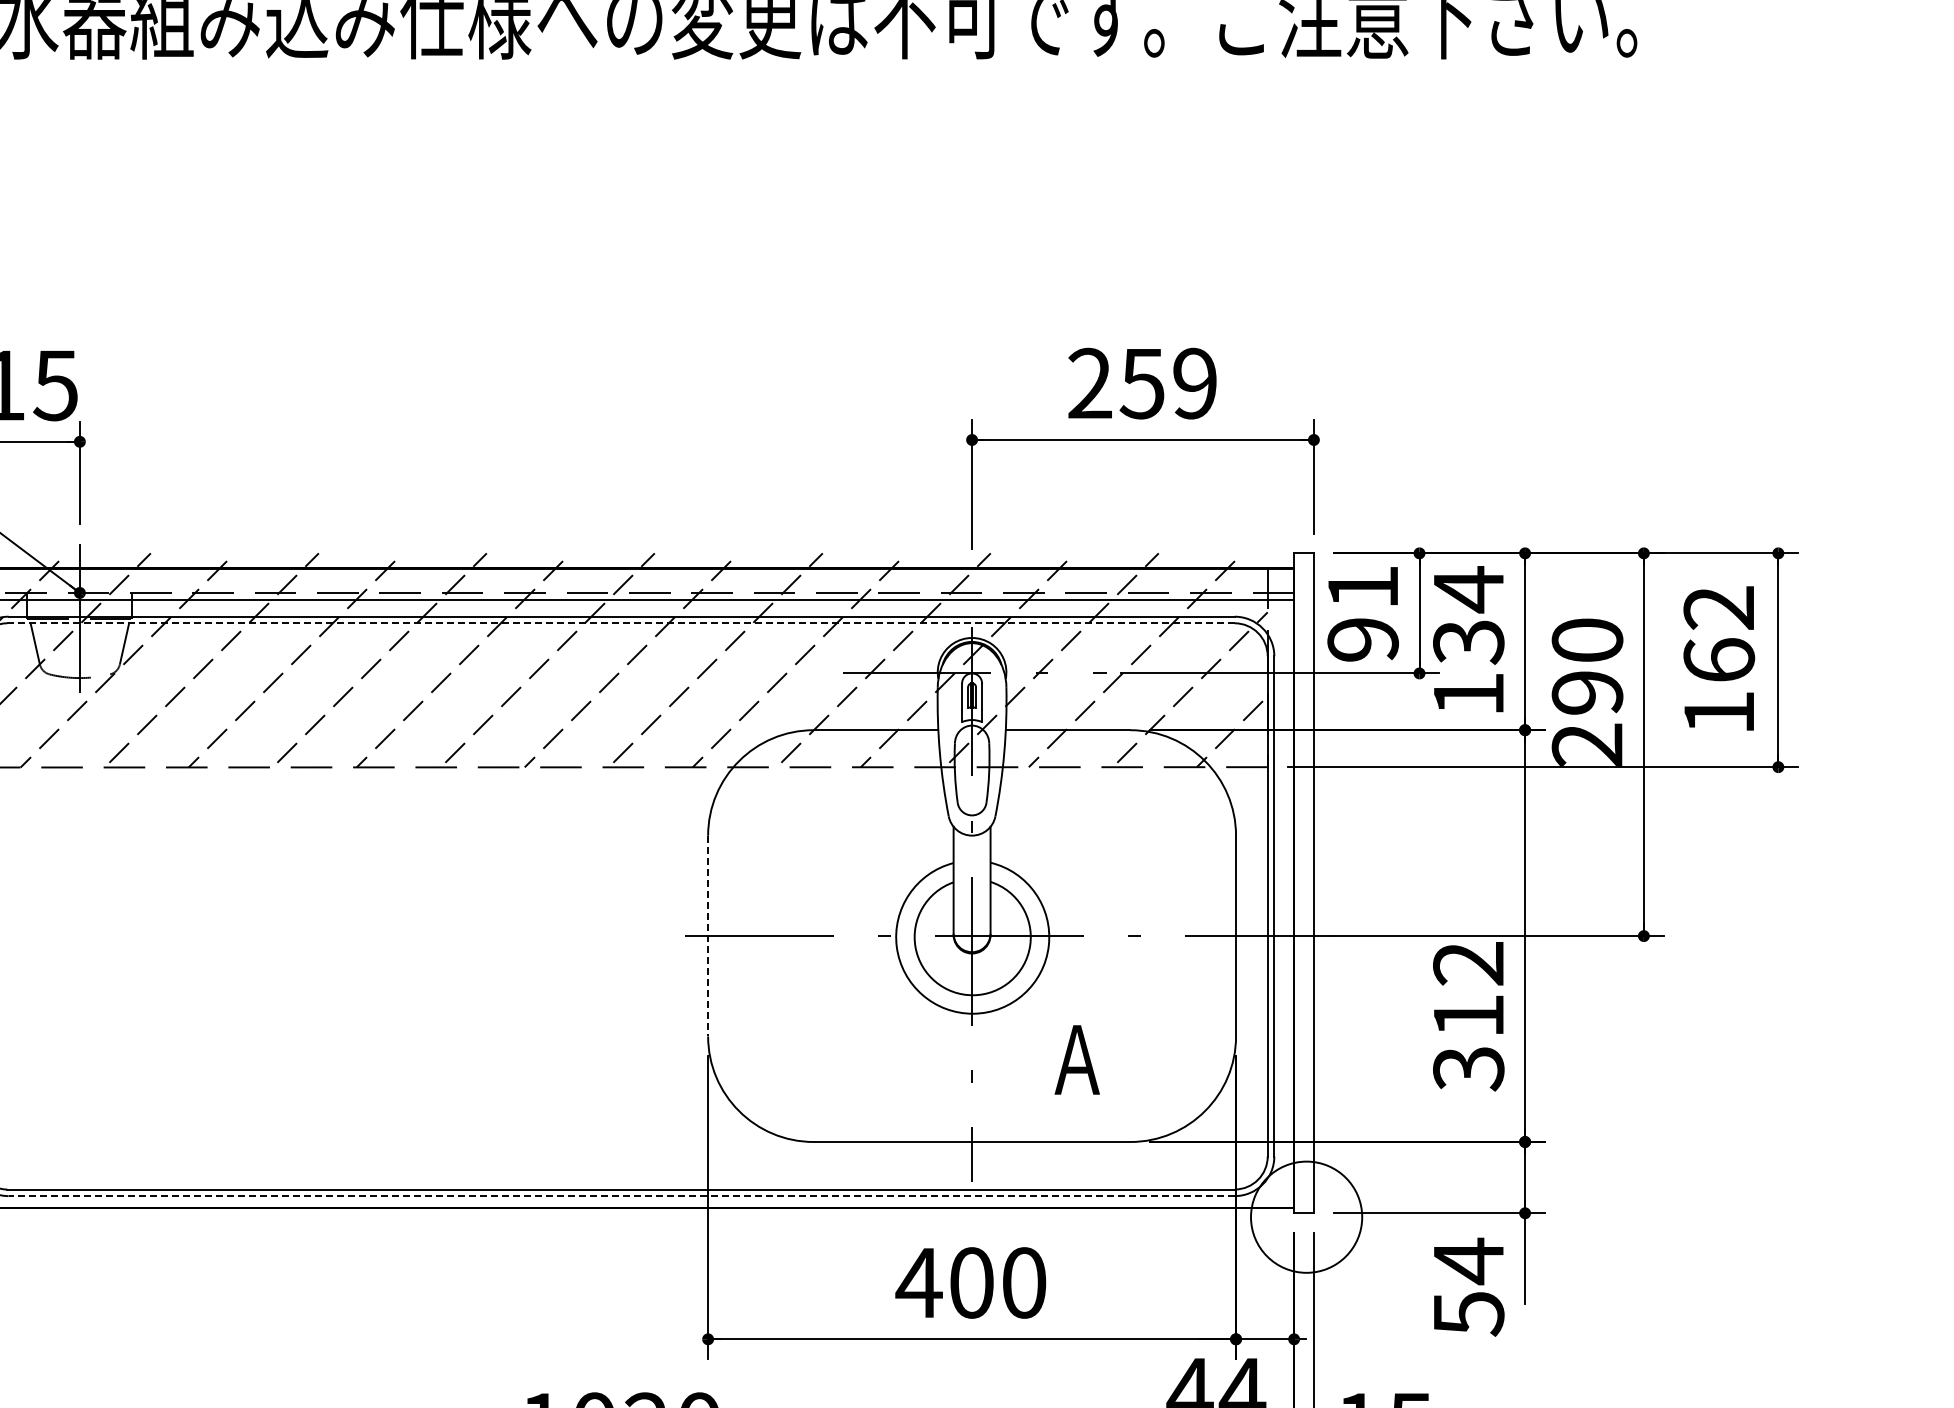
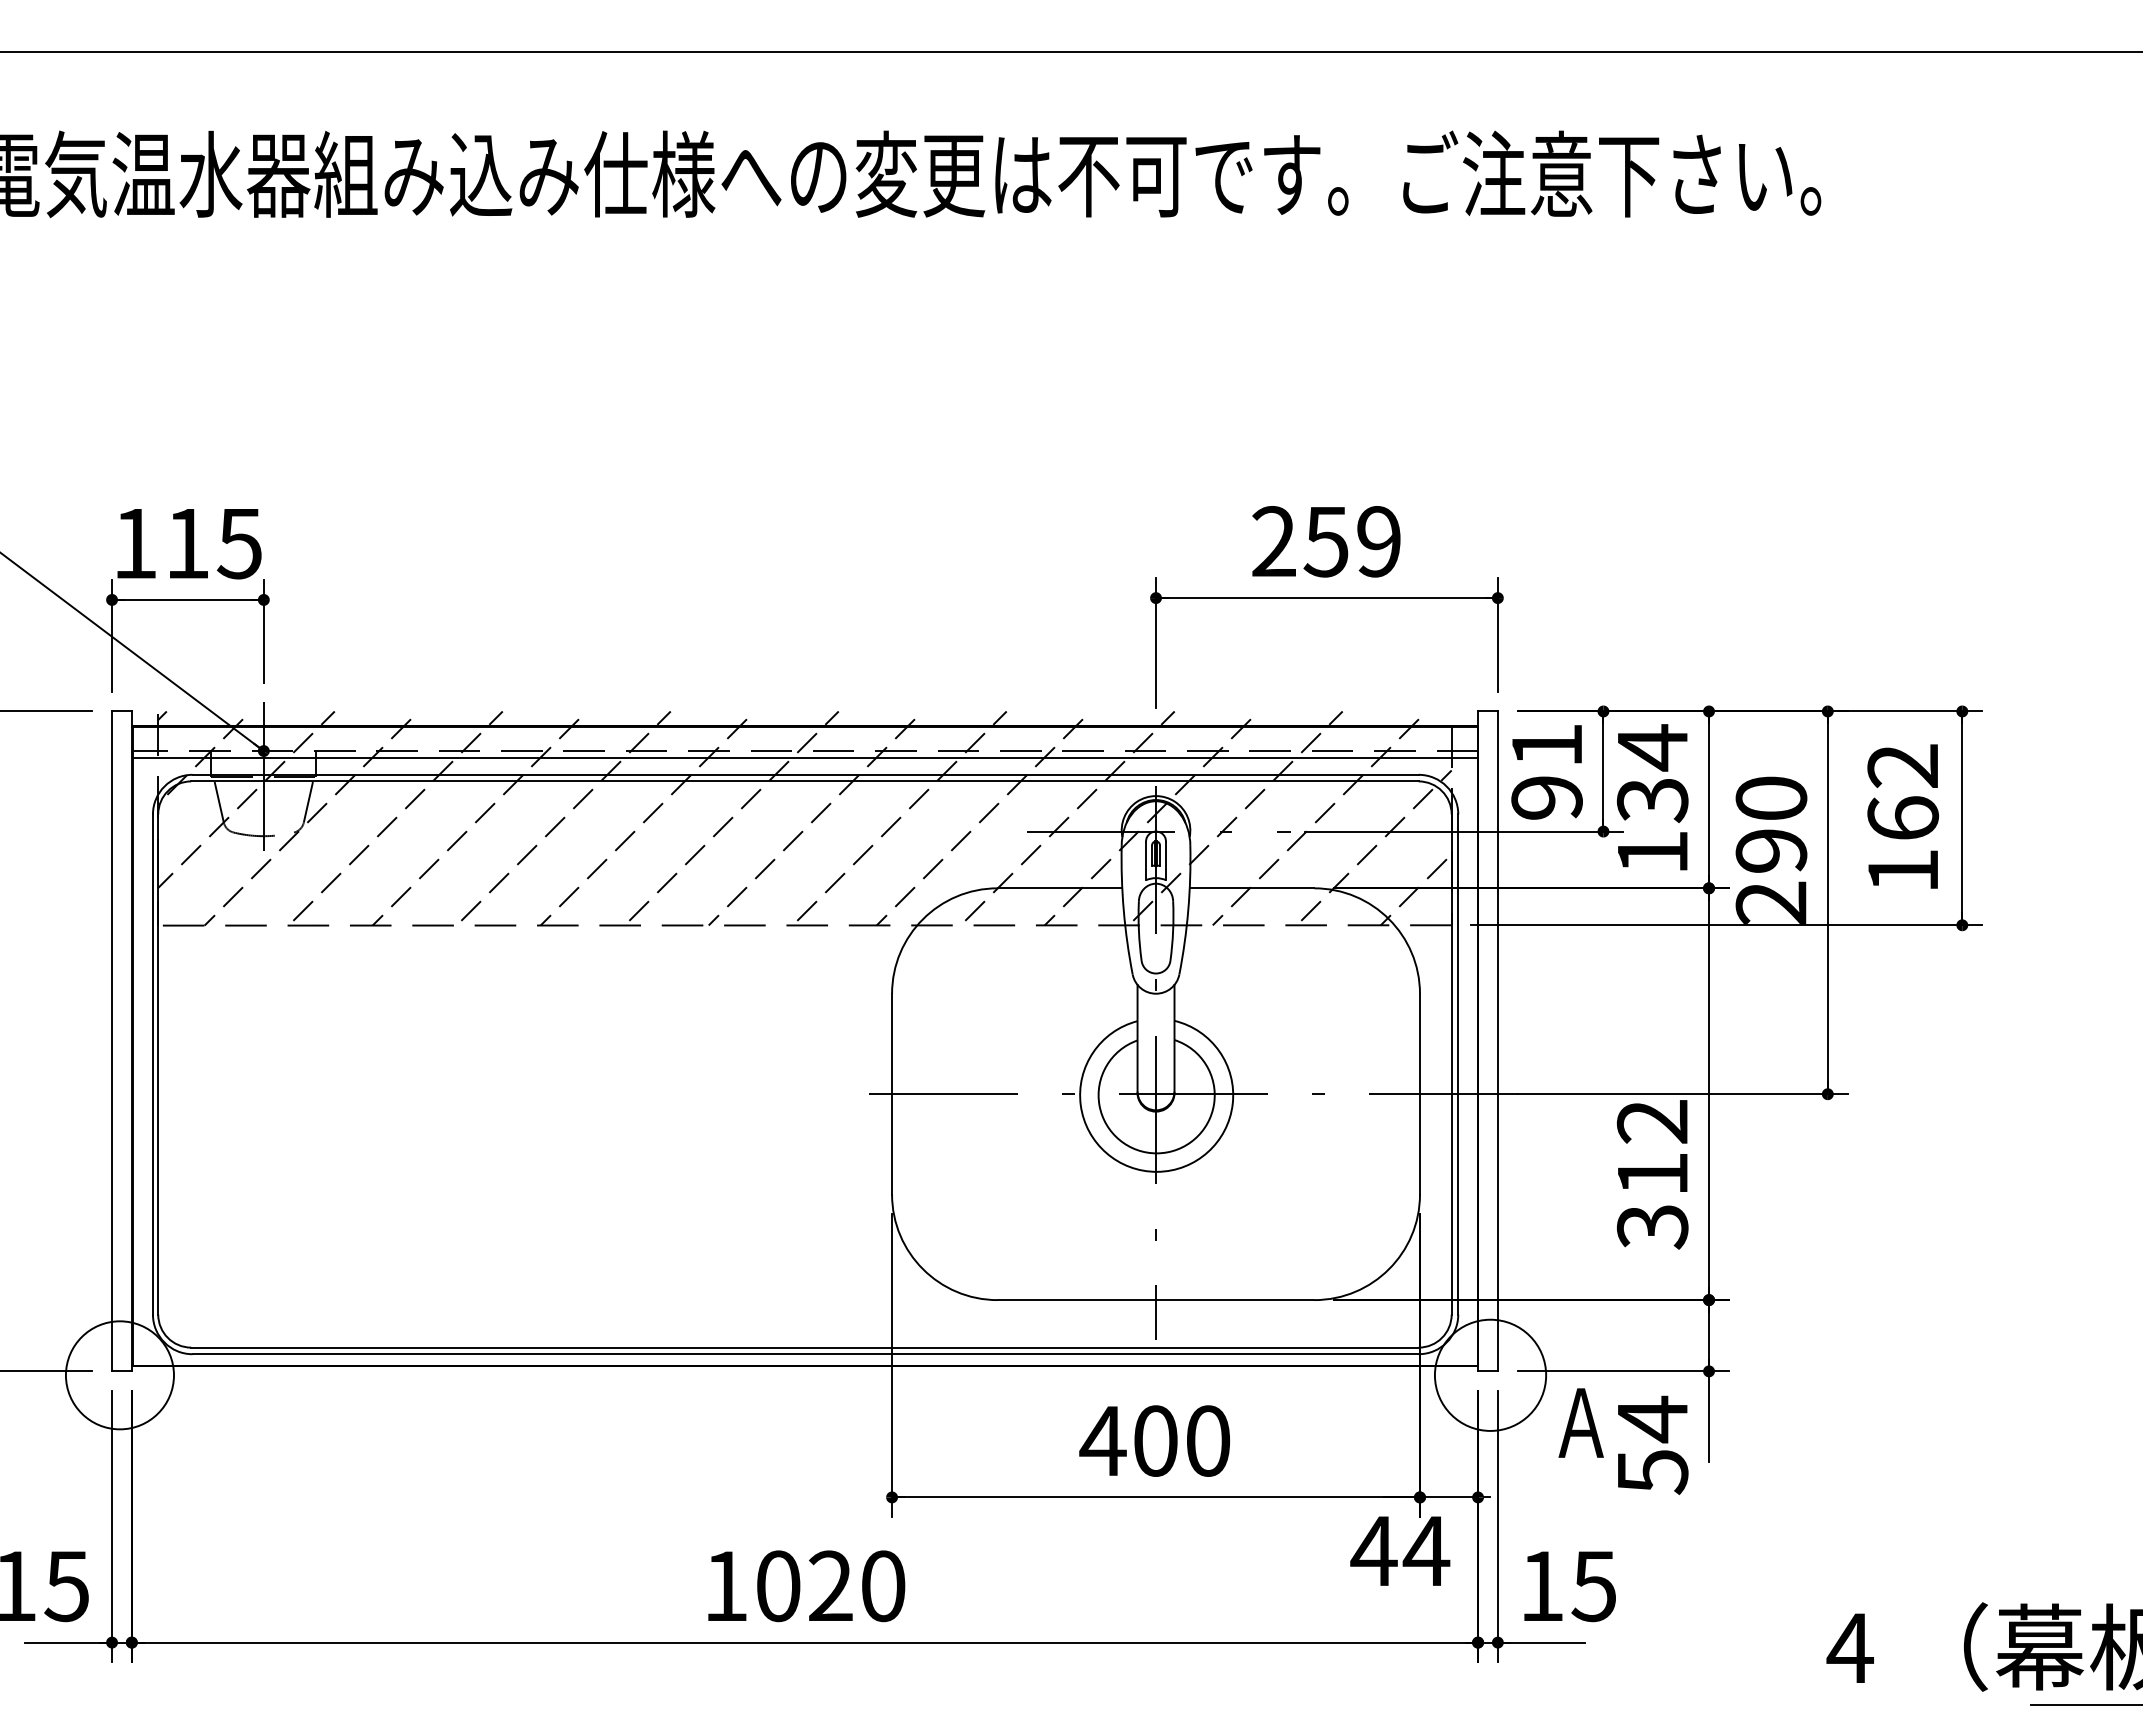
line: (620, 623) -> (804, 781), dashed -> solid
line: (708, 936) -> (892, 1094), dashed -> solid
text: (1076, 1059) -> (1580, 1422), moved
line: (621, 1196) -> (805, 1354), dashed -> solid

